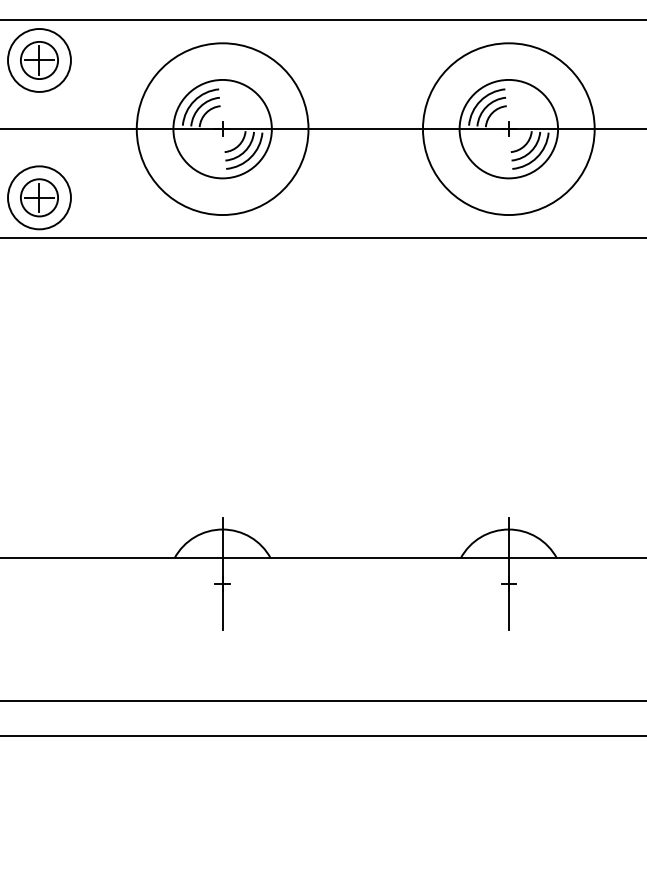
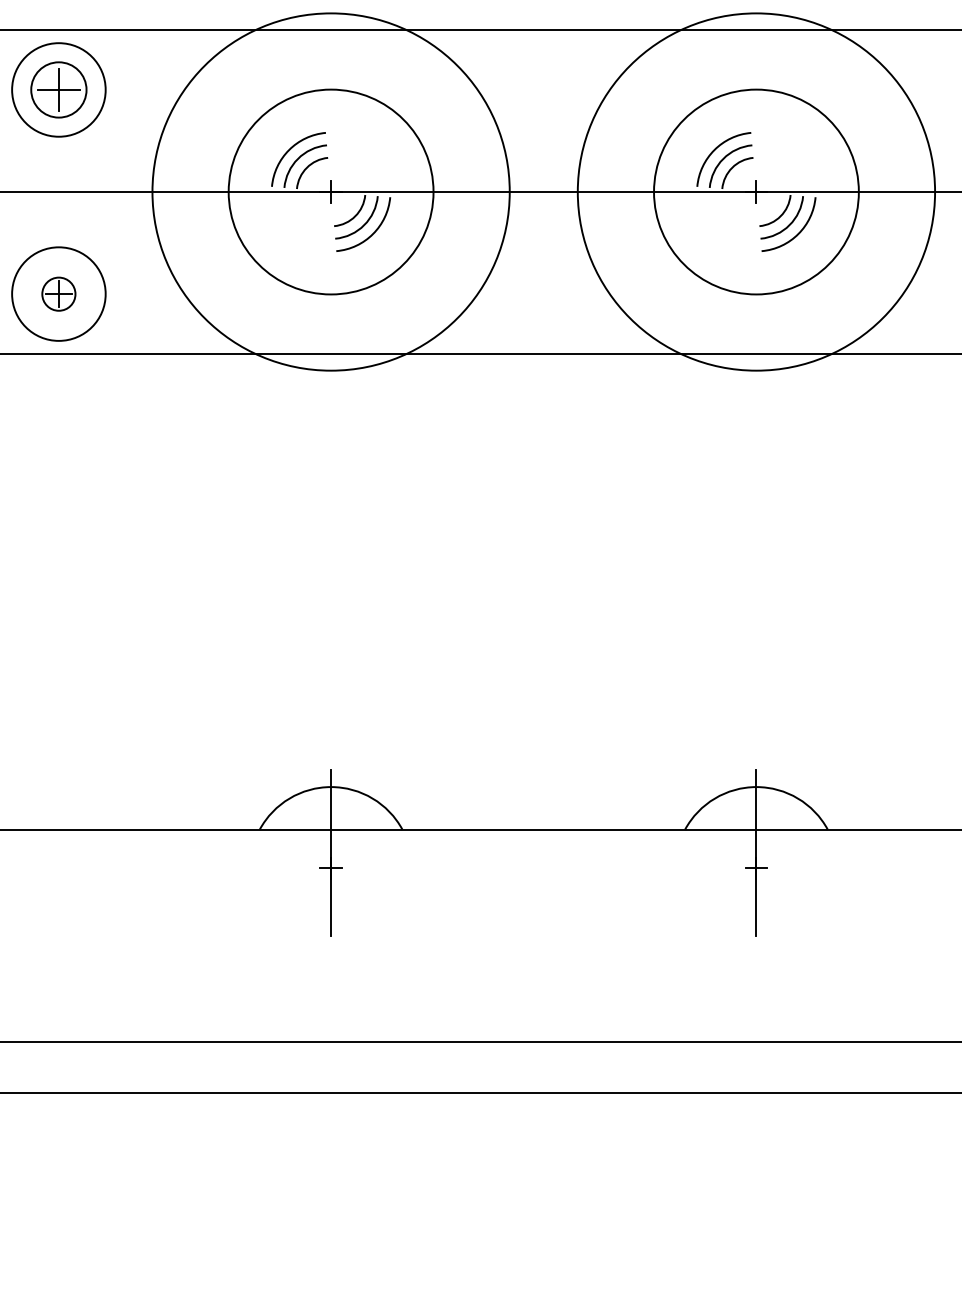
circle: (222, 128) -> (330, 191), size x1.4
circle: (508, 128) -> (755, 191), size x1.4
circle: (222, 129) -> (330, 192), size x1.4
circle: (508, 129) -> (755, 192), size x1.4
part: (39, 197) -> (58, 293), size x0.6

